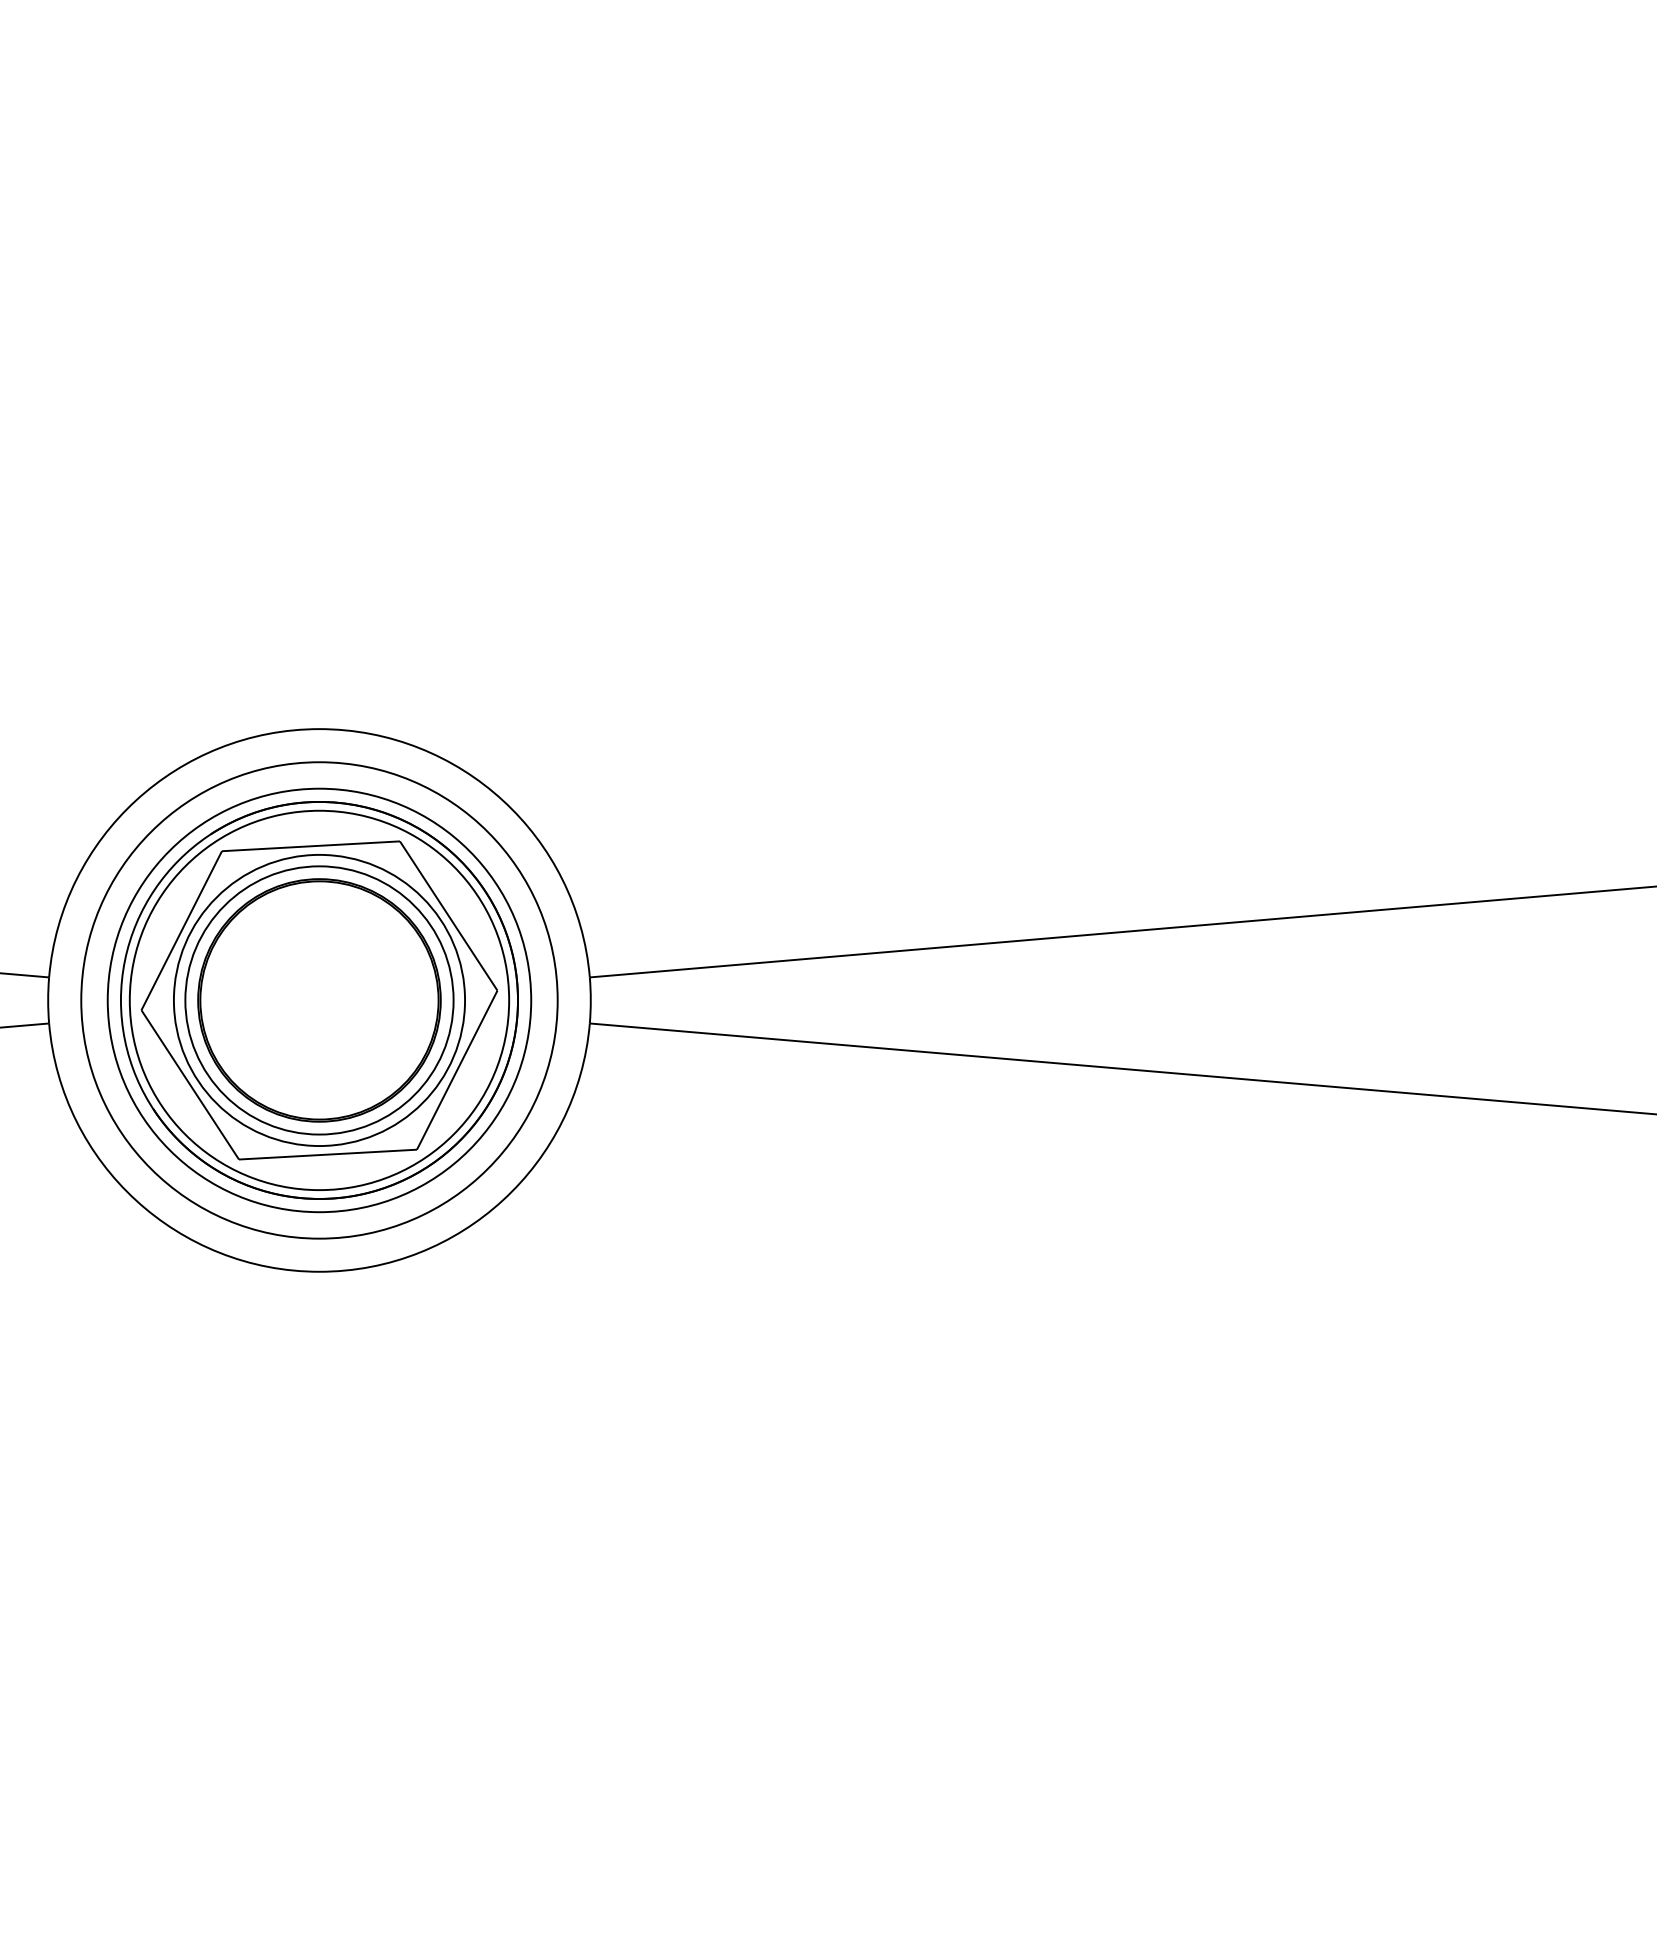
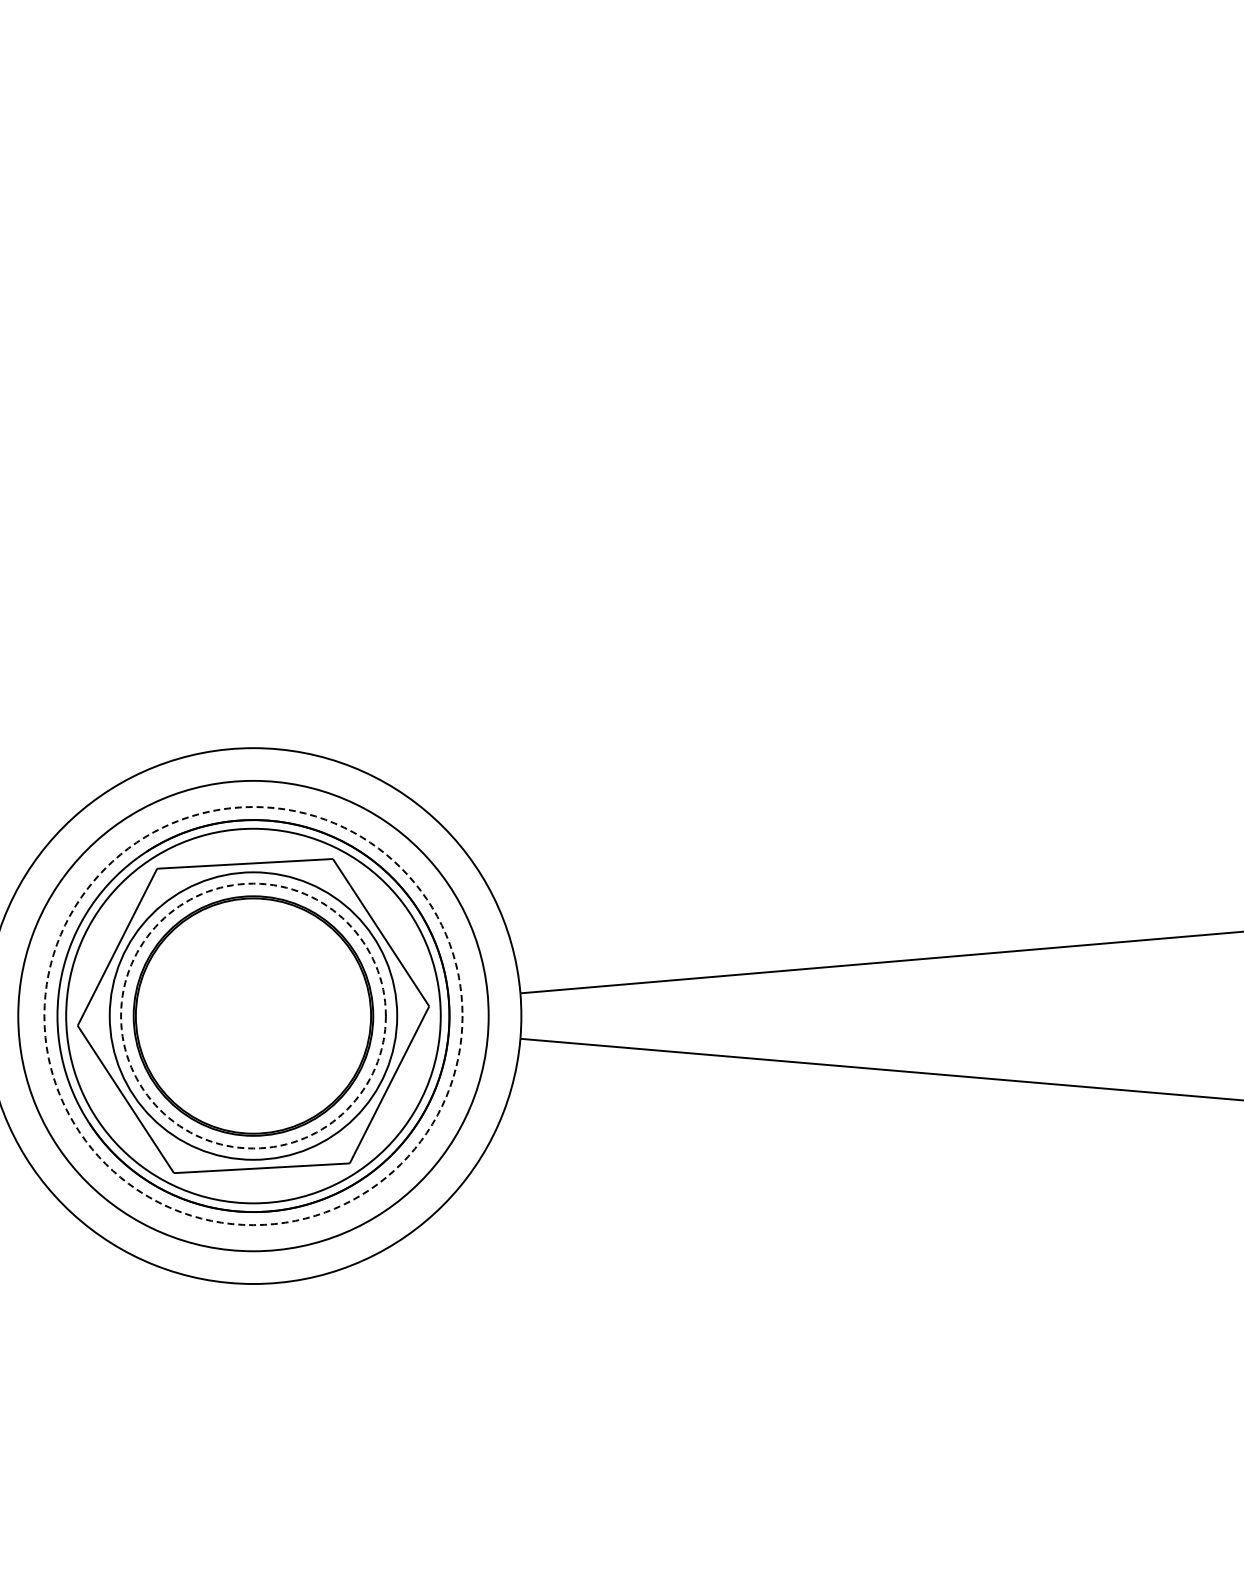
circle: (319, 1000) -> (253, 1016), solid -> dashed
circle: (319, 1000) -> (253, 1016), solid -> dashed

